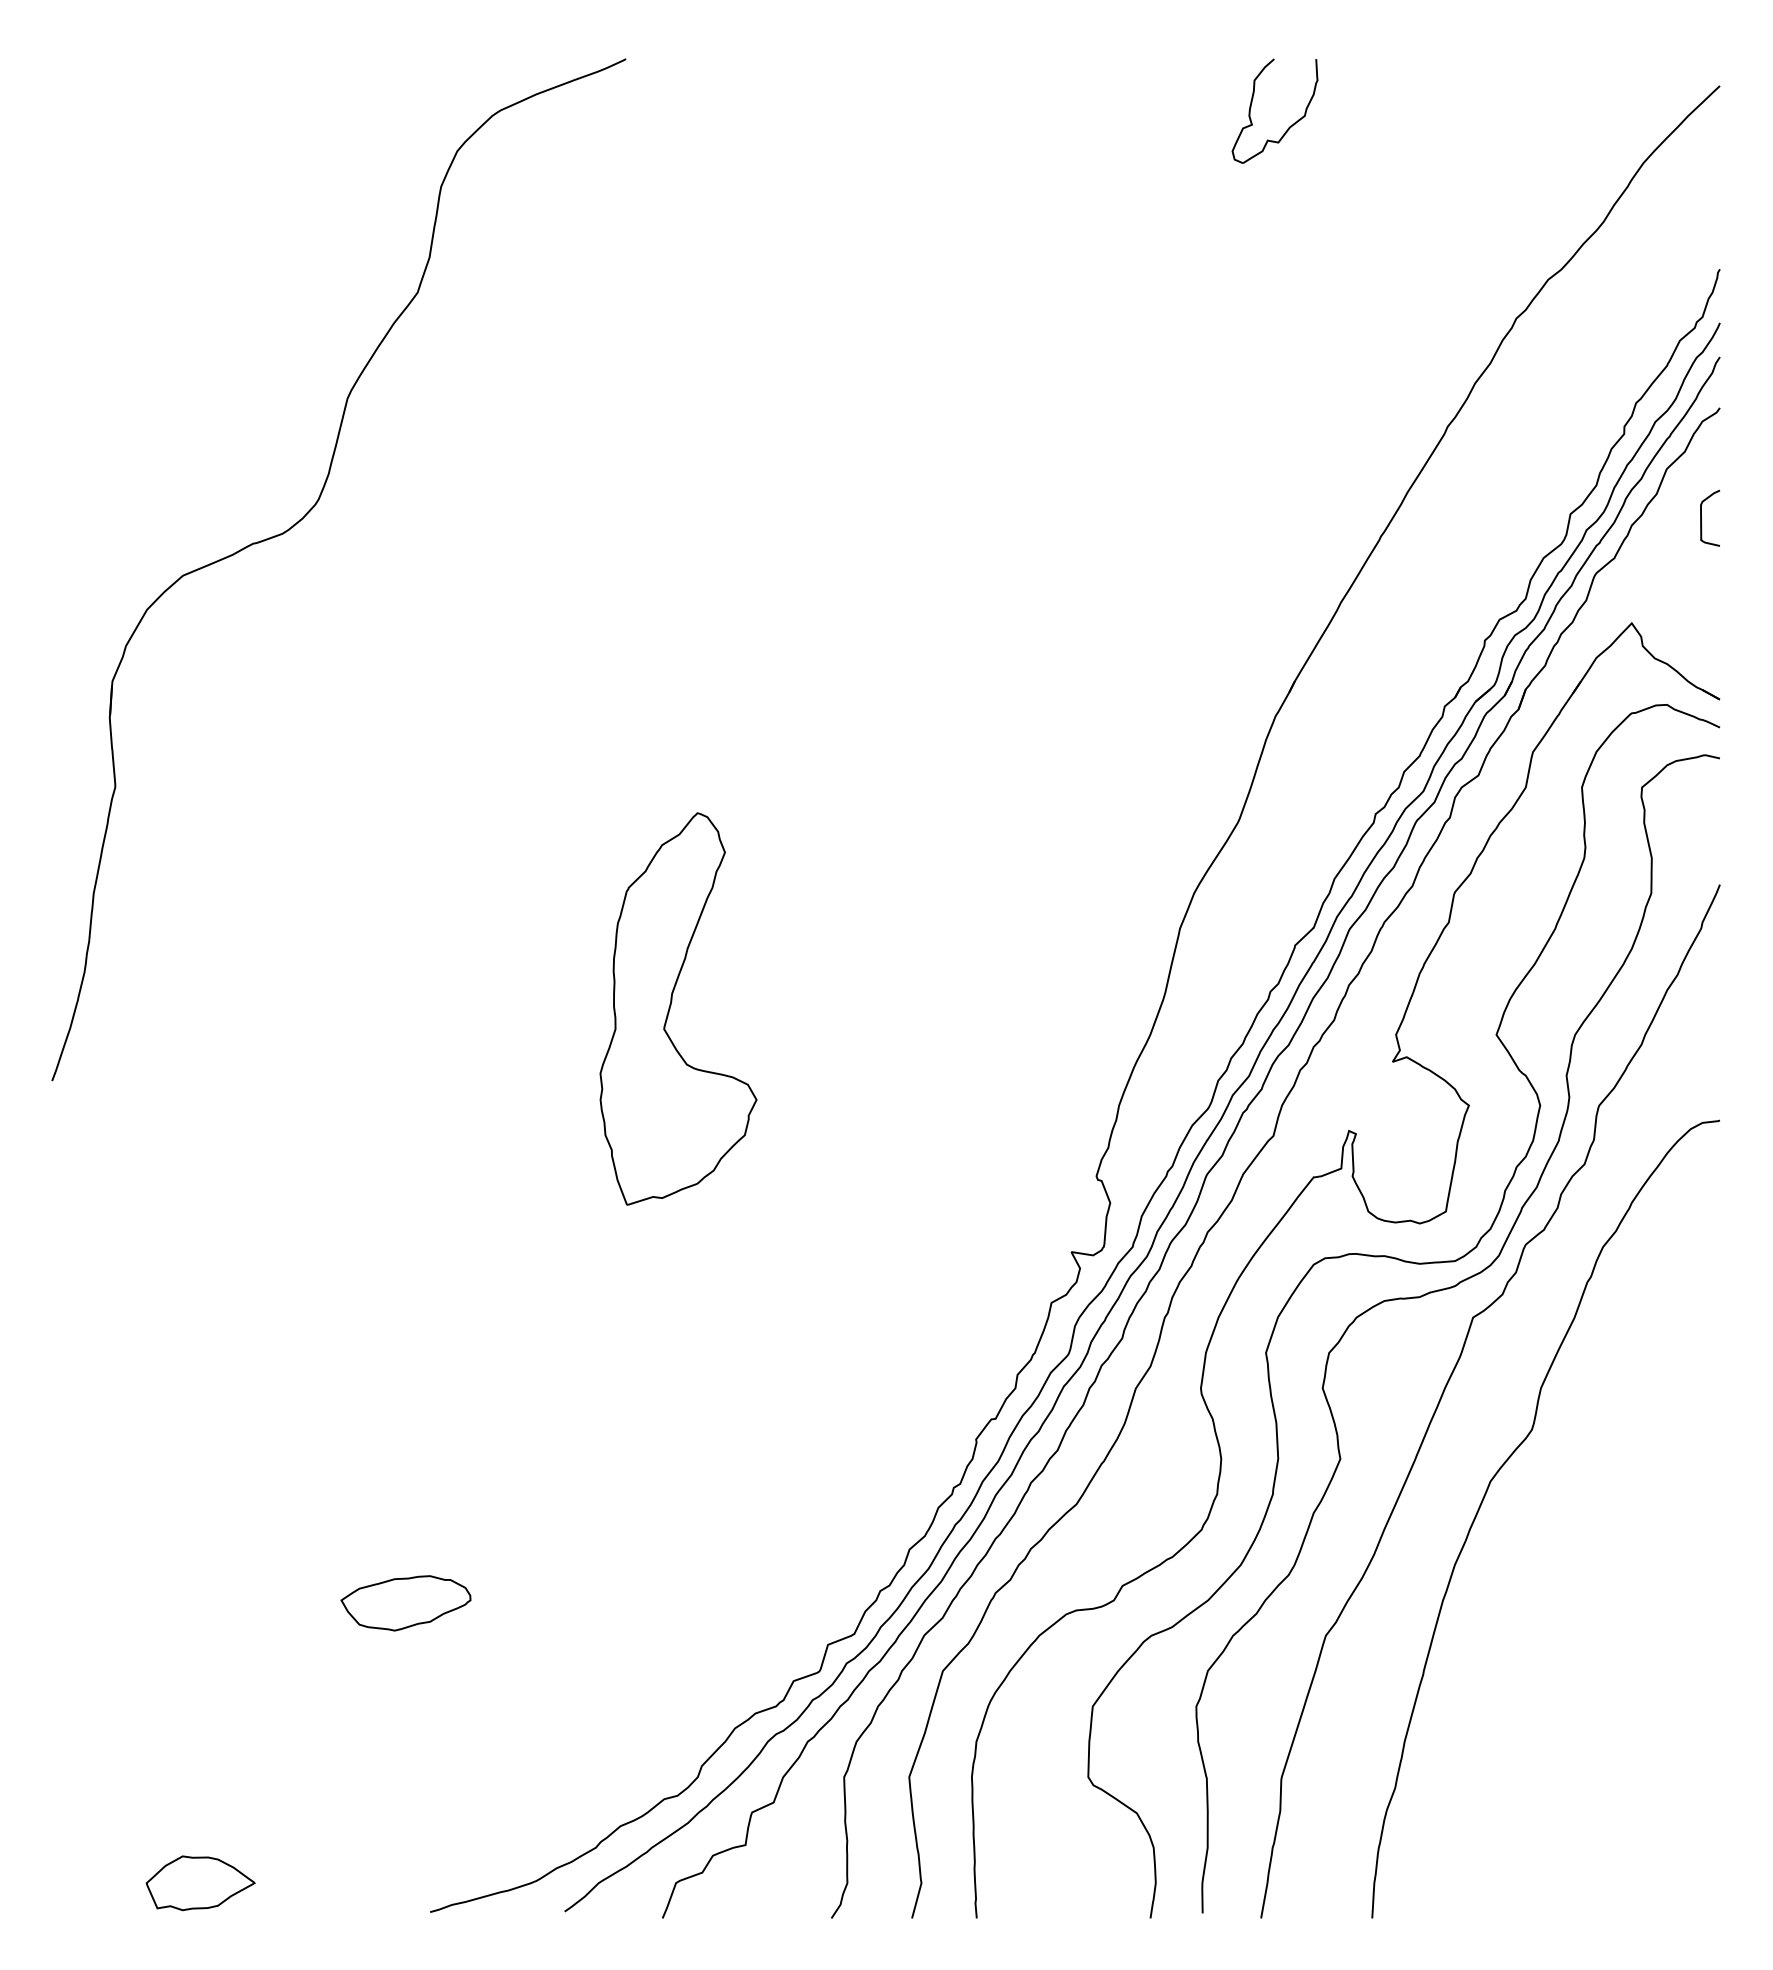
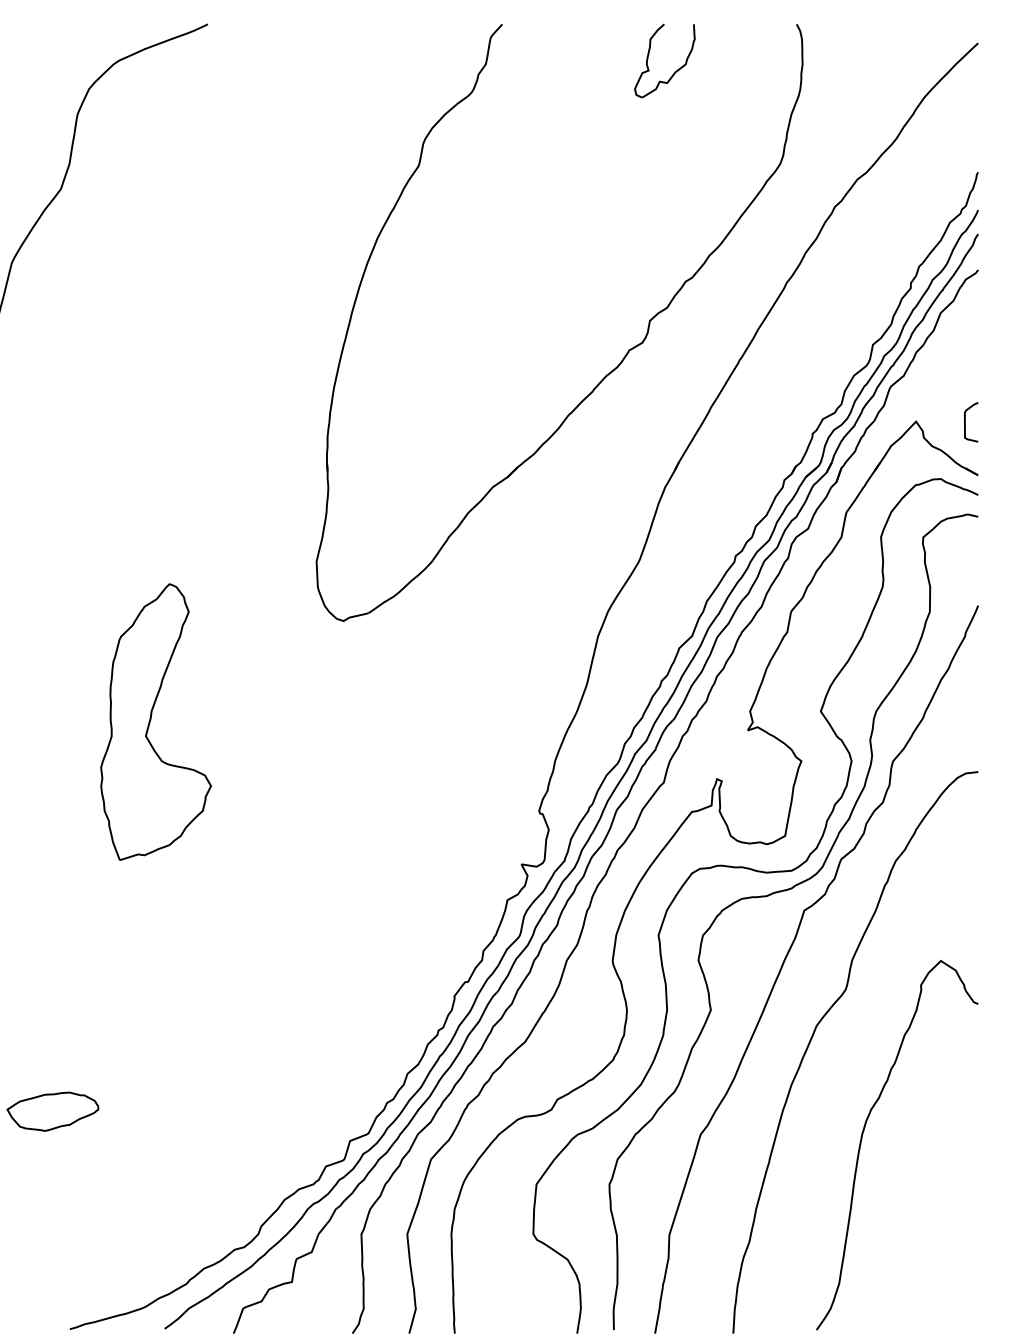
curve: (1701, 517) -> (965, 421), moved
part: (1191, 557) -> (606, 375), added
part: (671, 1005) -> (151, 719), moved
curve: (1555, 1640) -> (862, 1137), added

